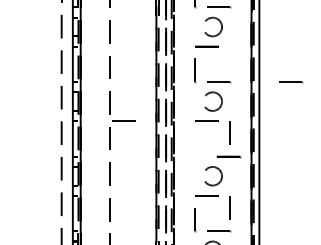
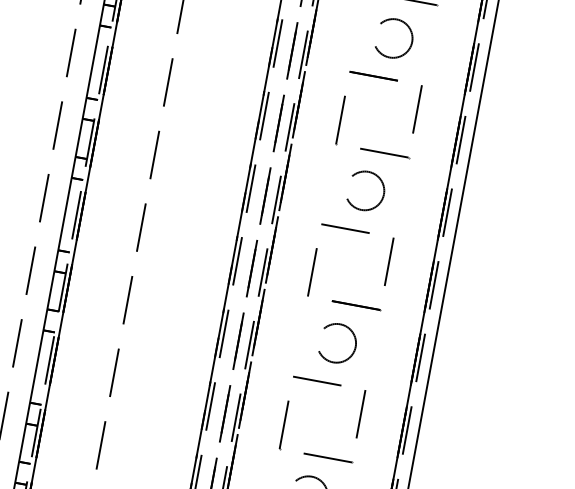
line: (229, 58) -> (415, 109), added
line: (291, 82) -> (533, 181), removed
line: (123, 120) -> (175, 195), removed
line: (194, 144) -> (311, 271), added
line: (228, 156) -> (355, 305), moved

